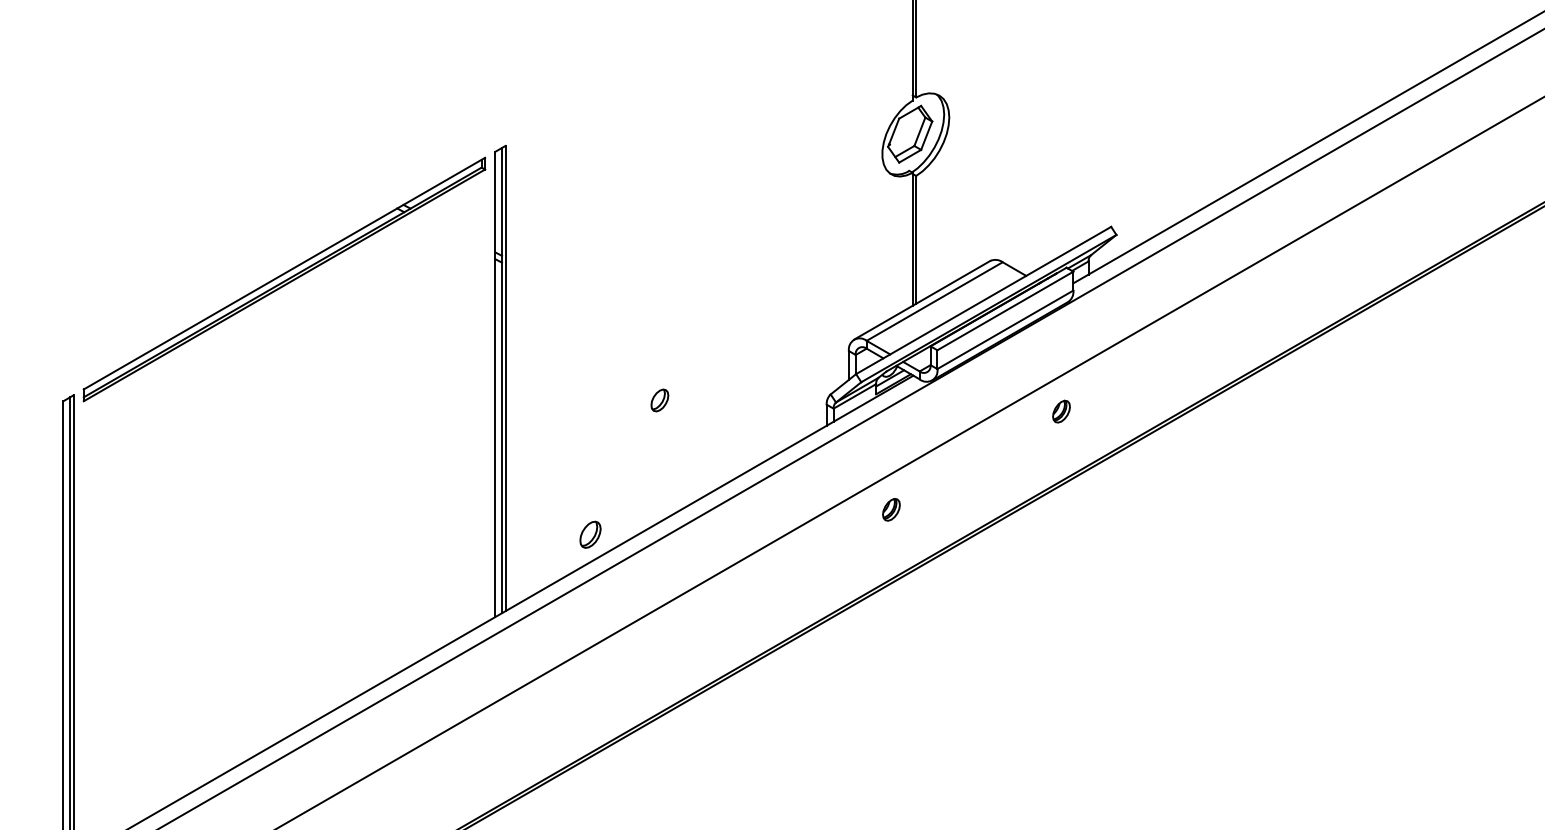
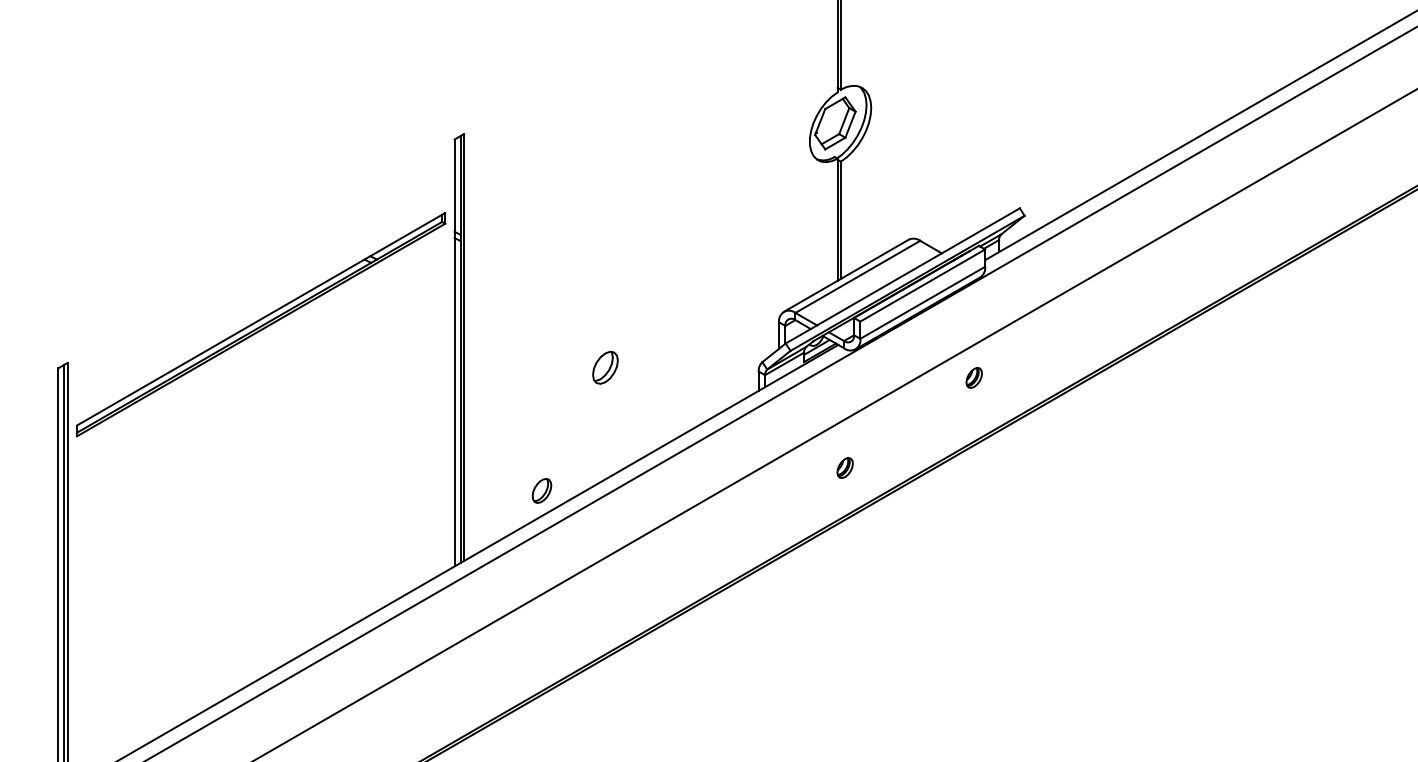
part: (284, 279) -> (261, 324), moved
part: (659, 400) -> (605, 367), size x1.6
part: (890, 509) -> (844, 467), moved

